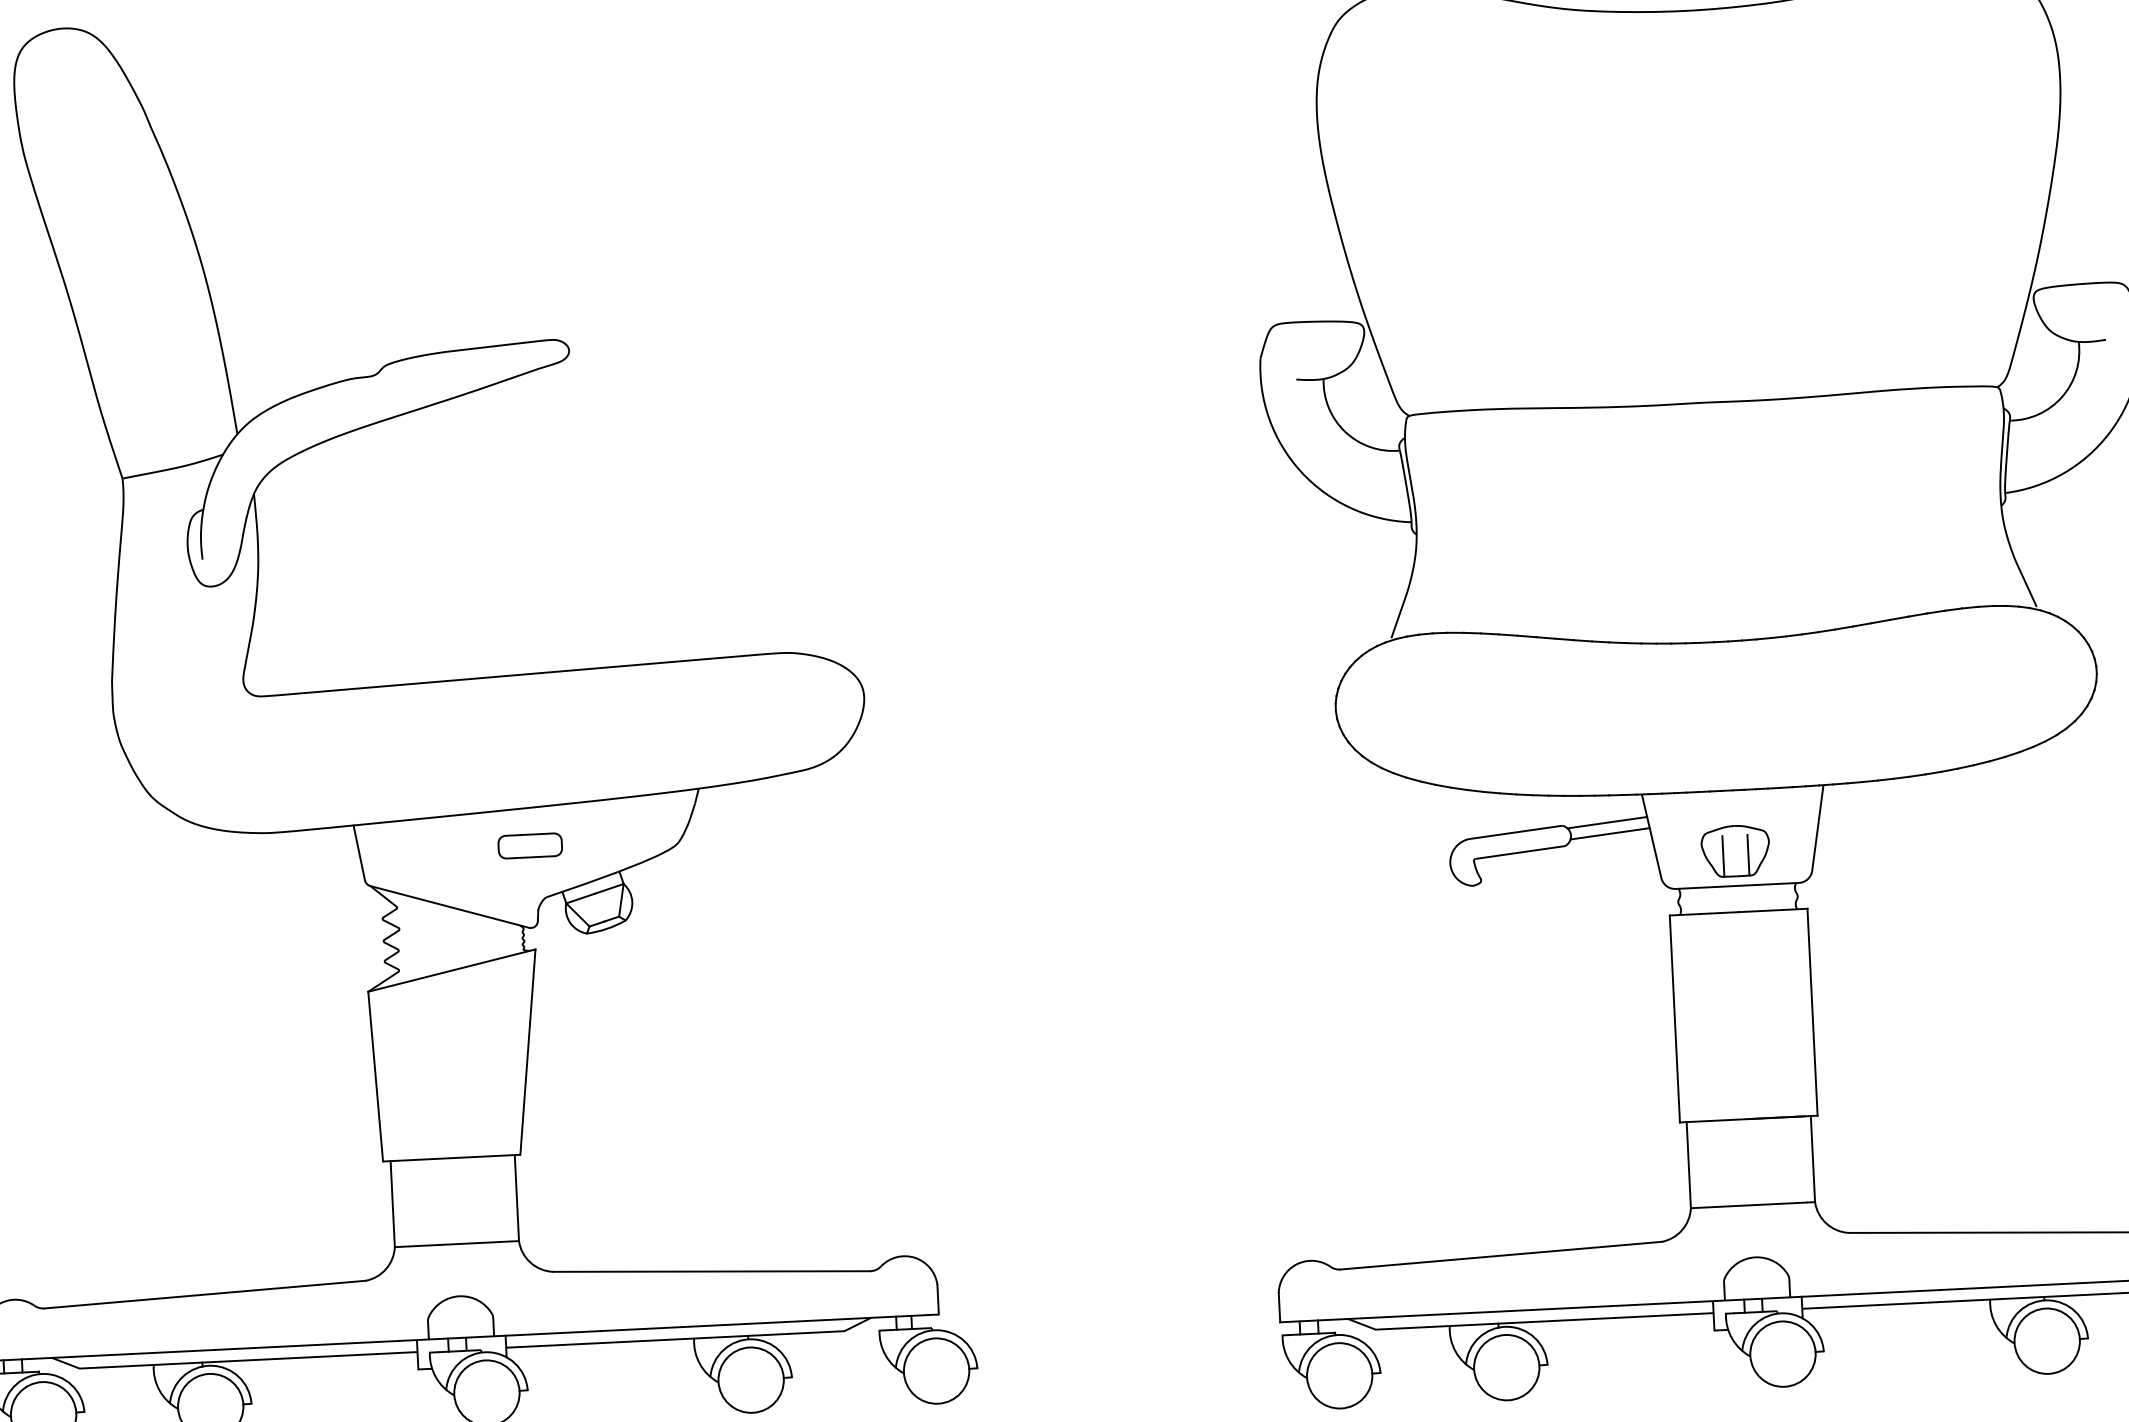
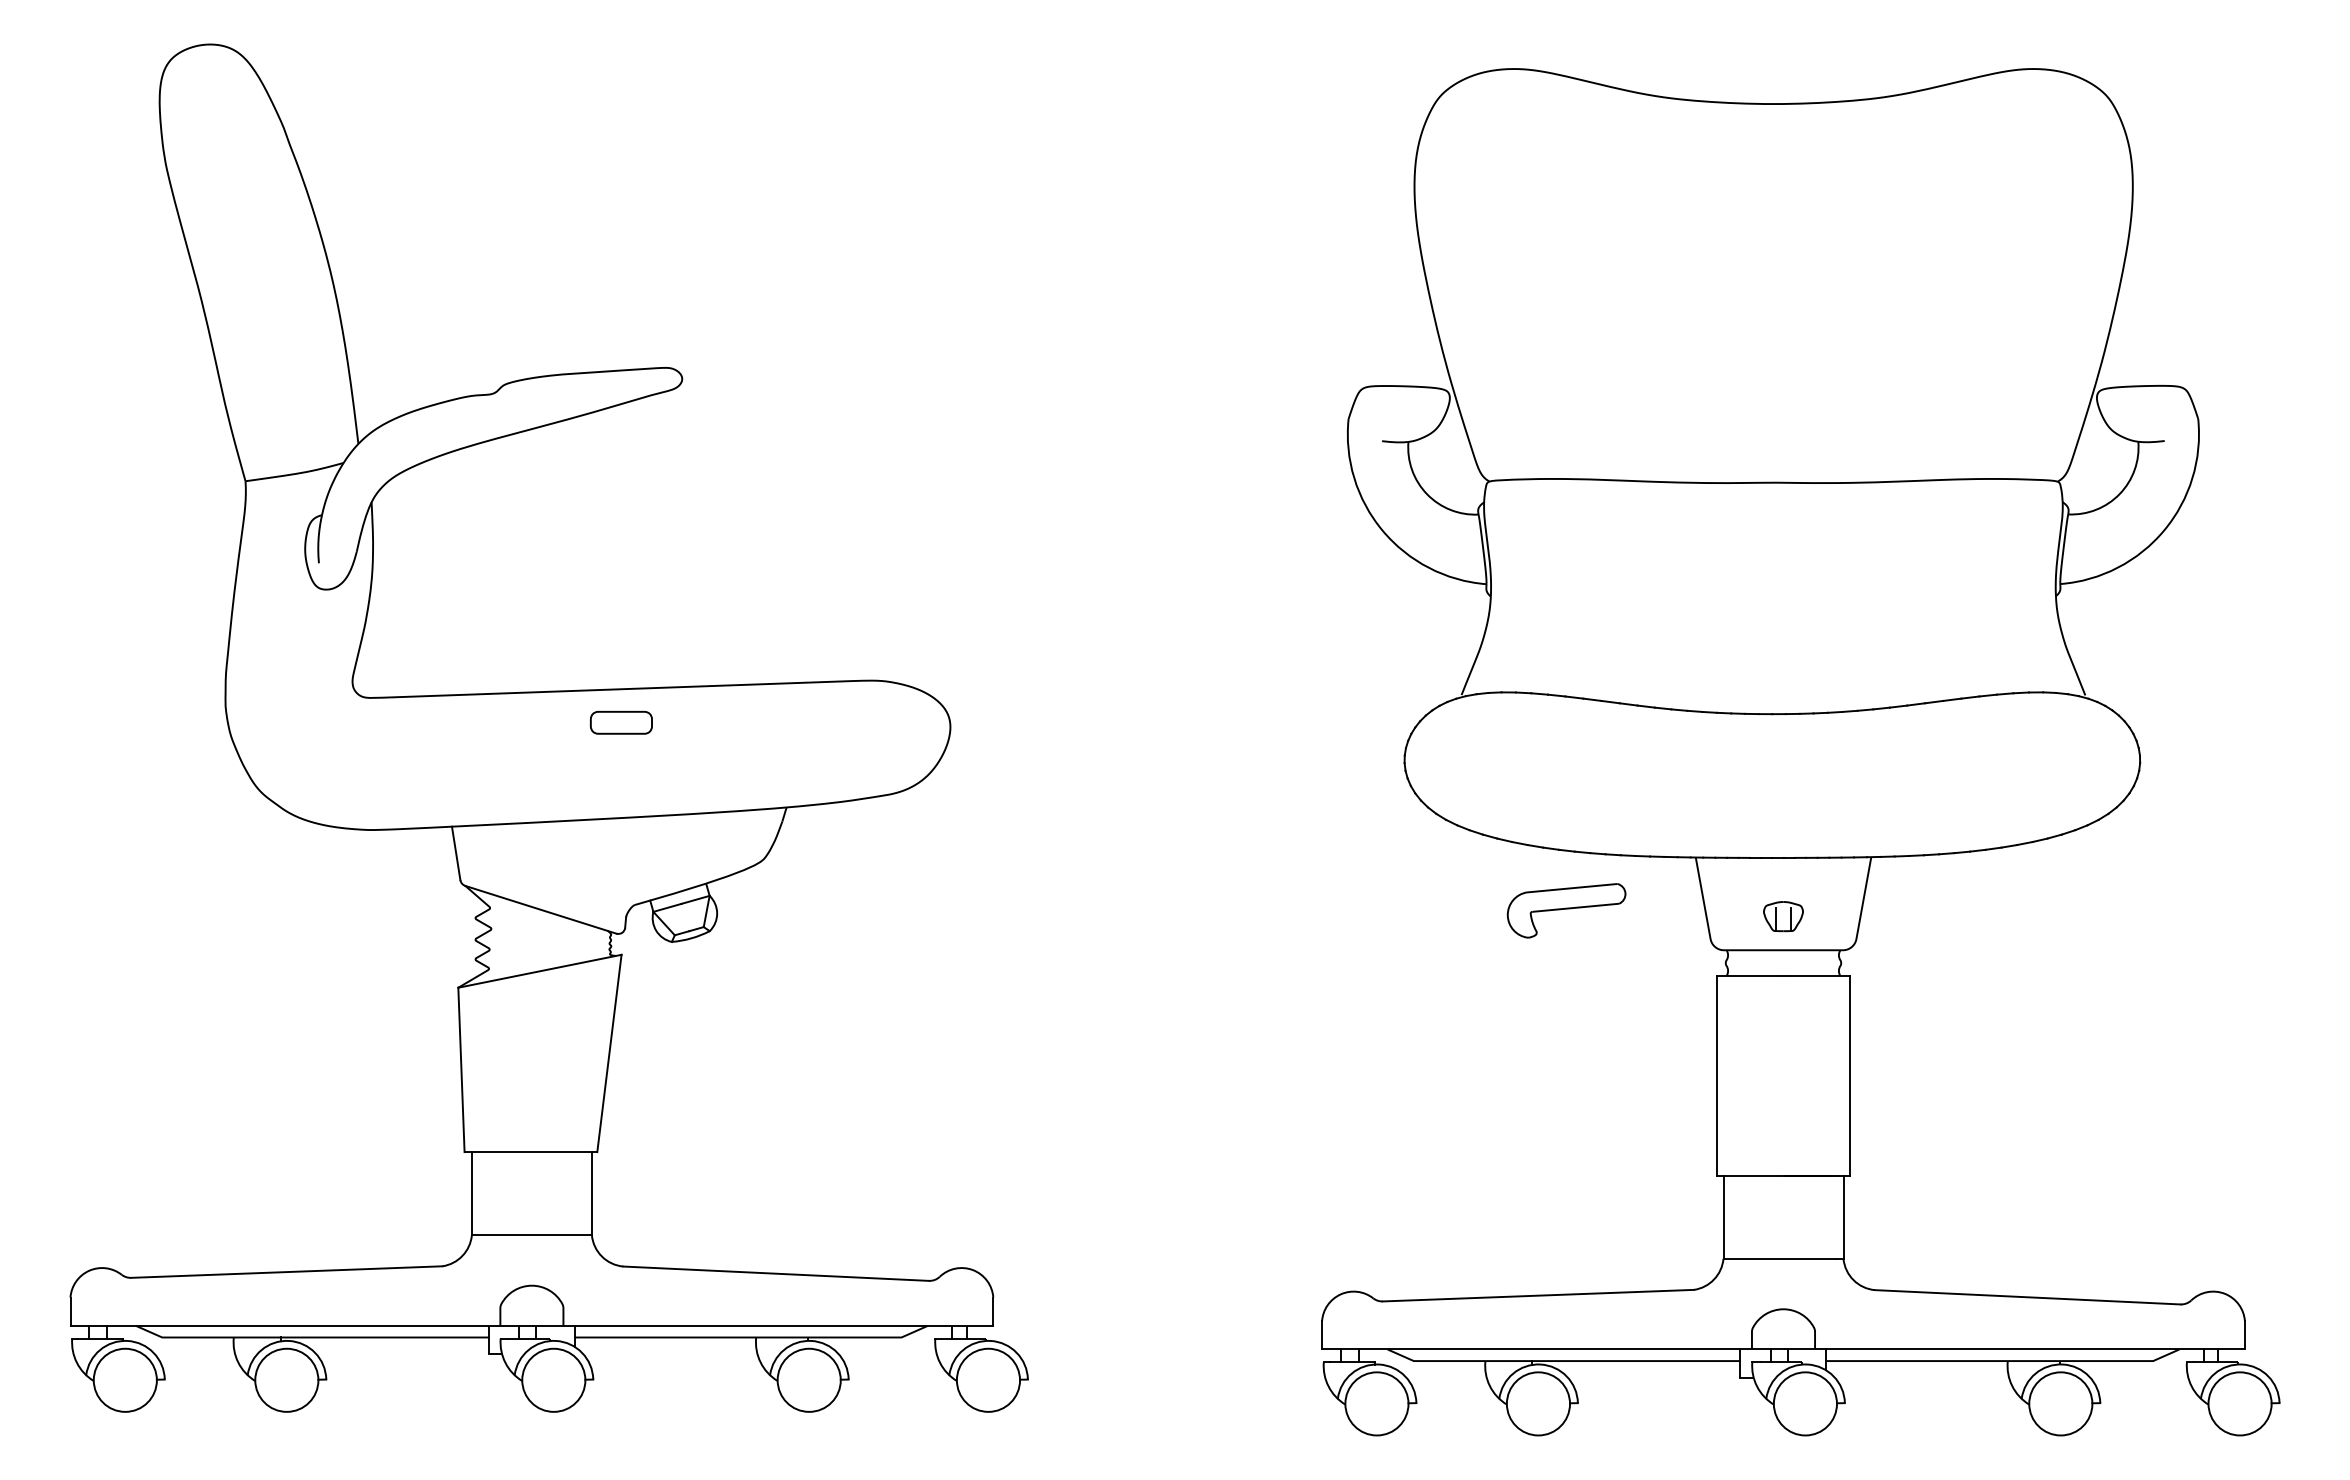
line: (1606, 822) -> (1660, 882), removed
line: (1609, 833) -> (1662, 893), removed
part: (530, 845) -> (621, 722), moved
part: (1735, 851) -> (1783, 916), size x0.6

